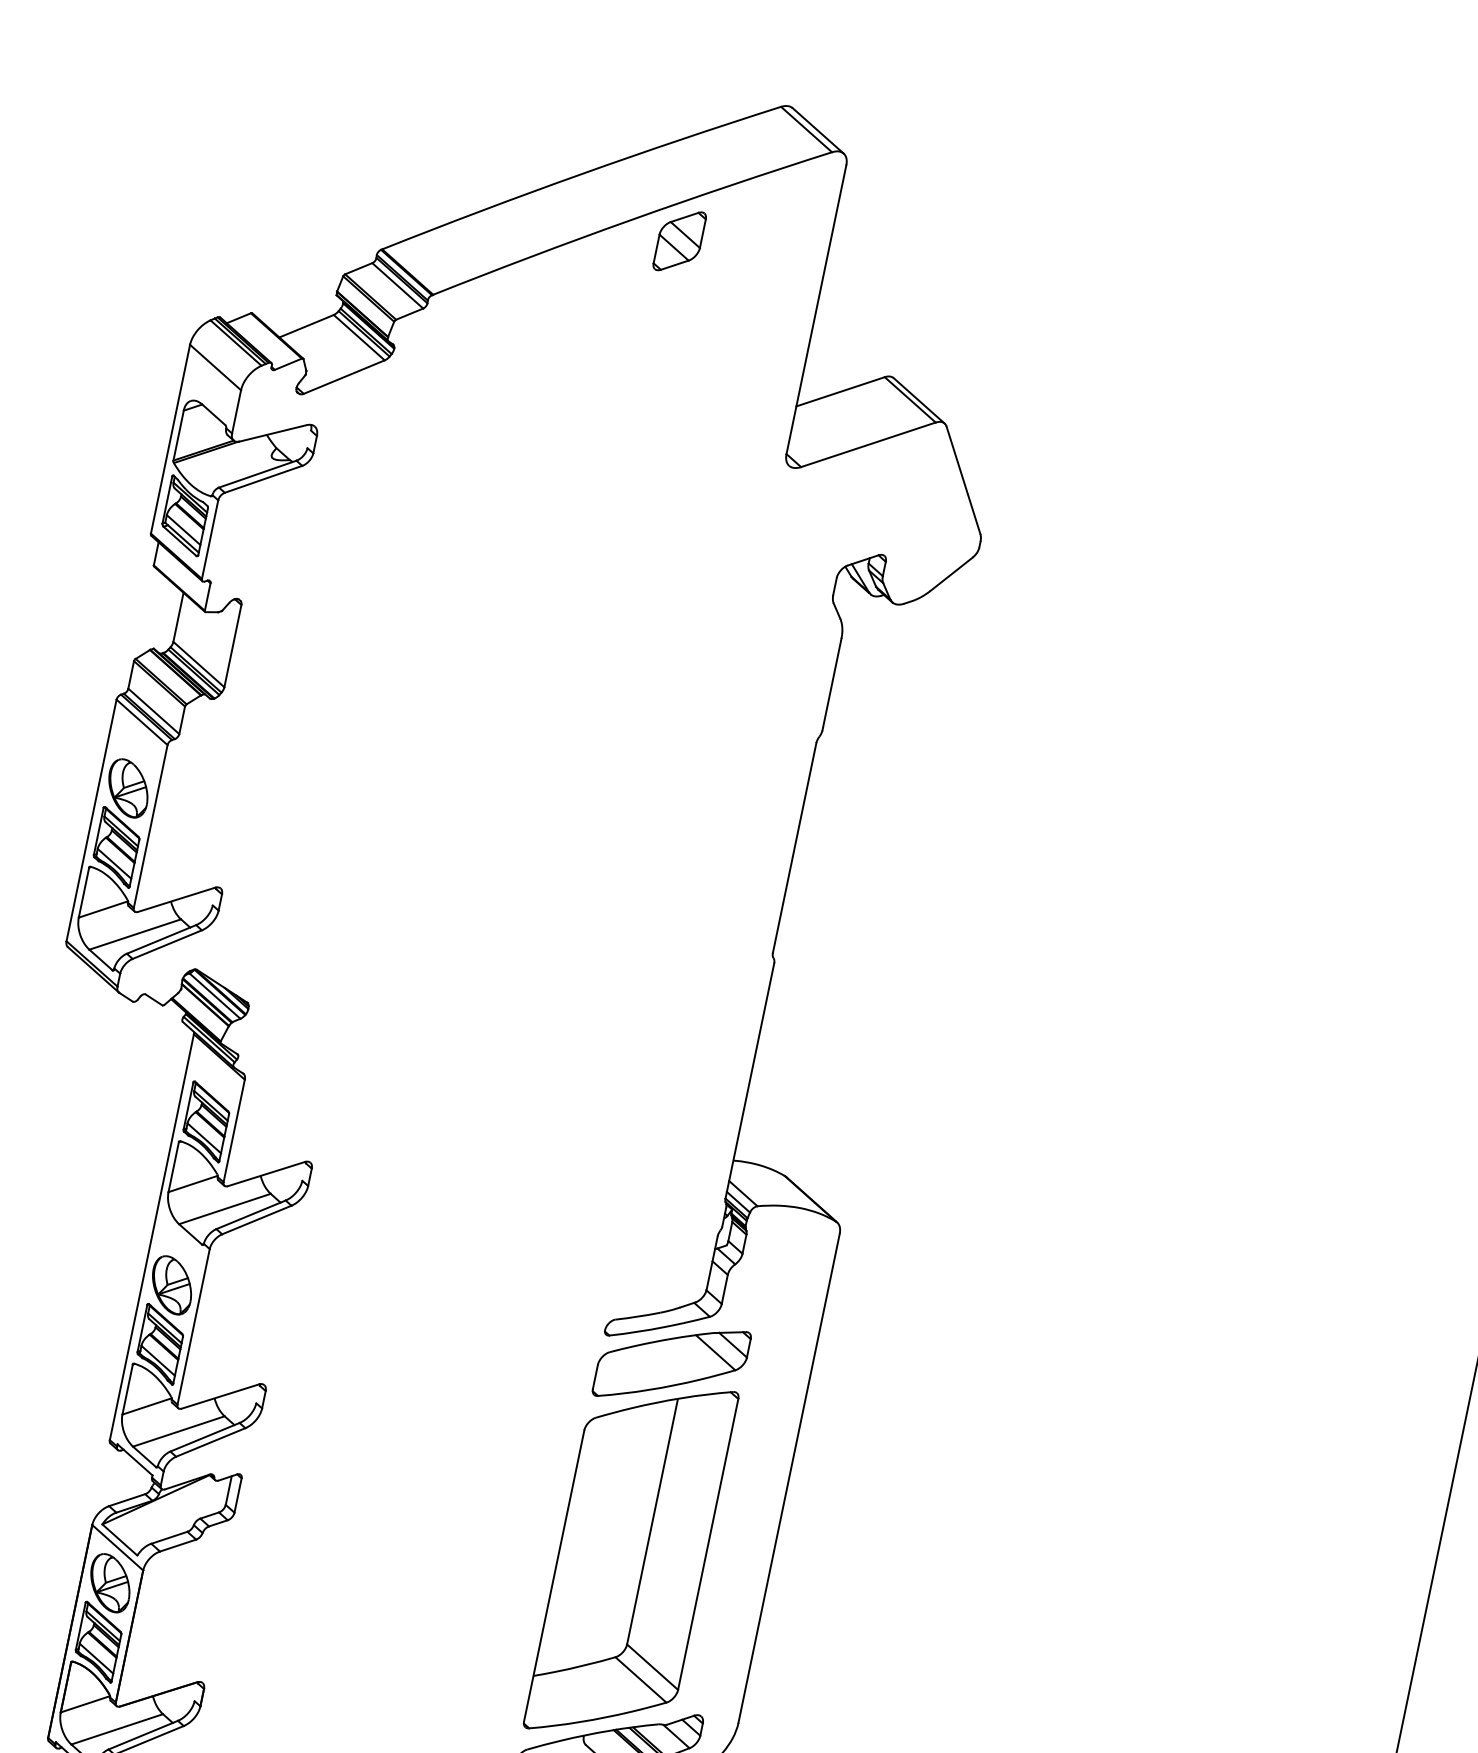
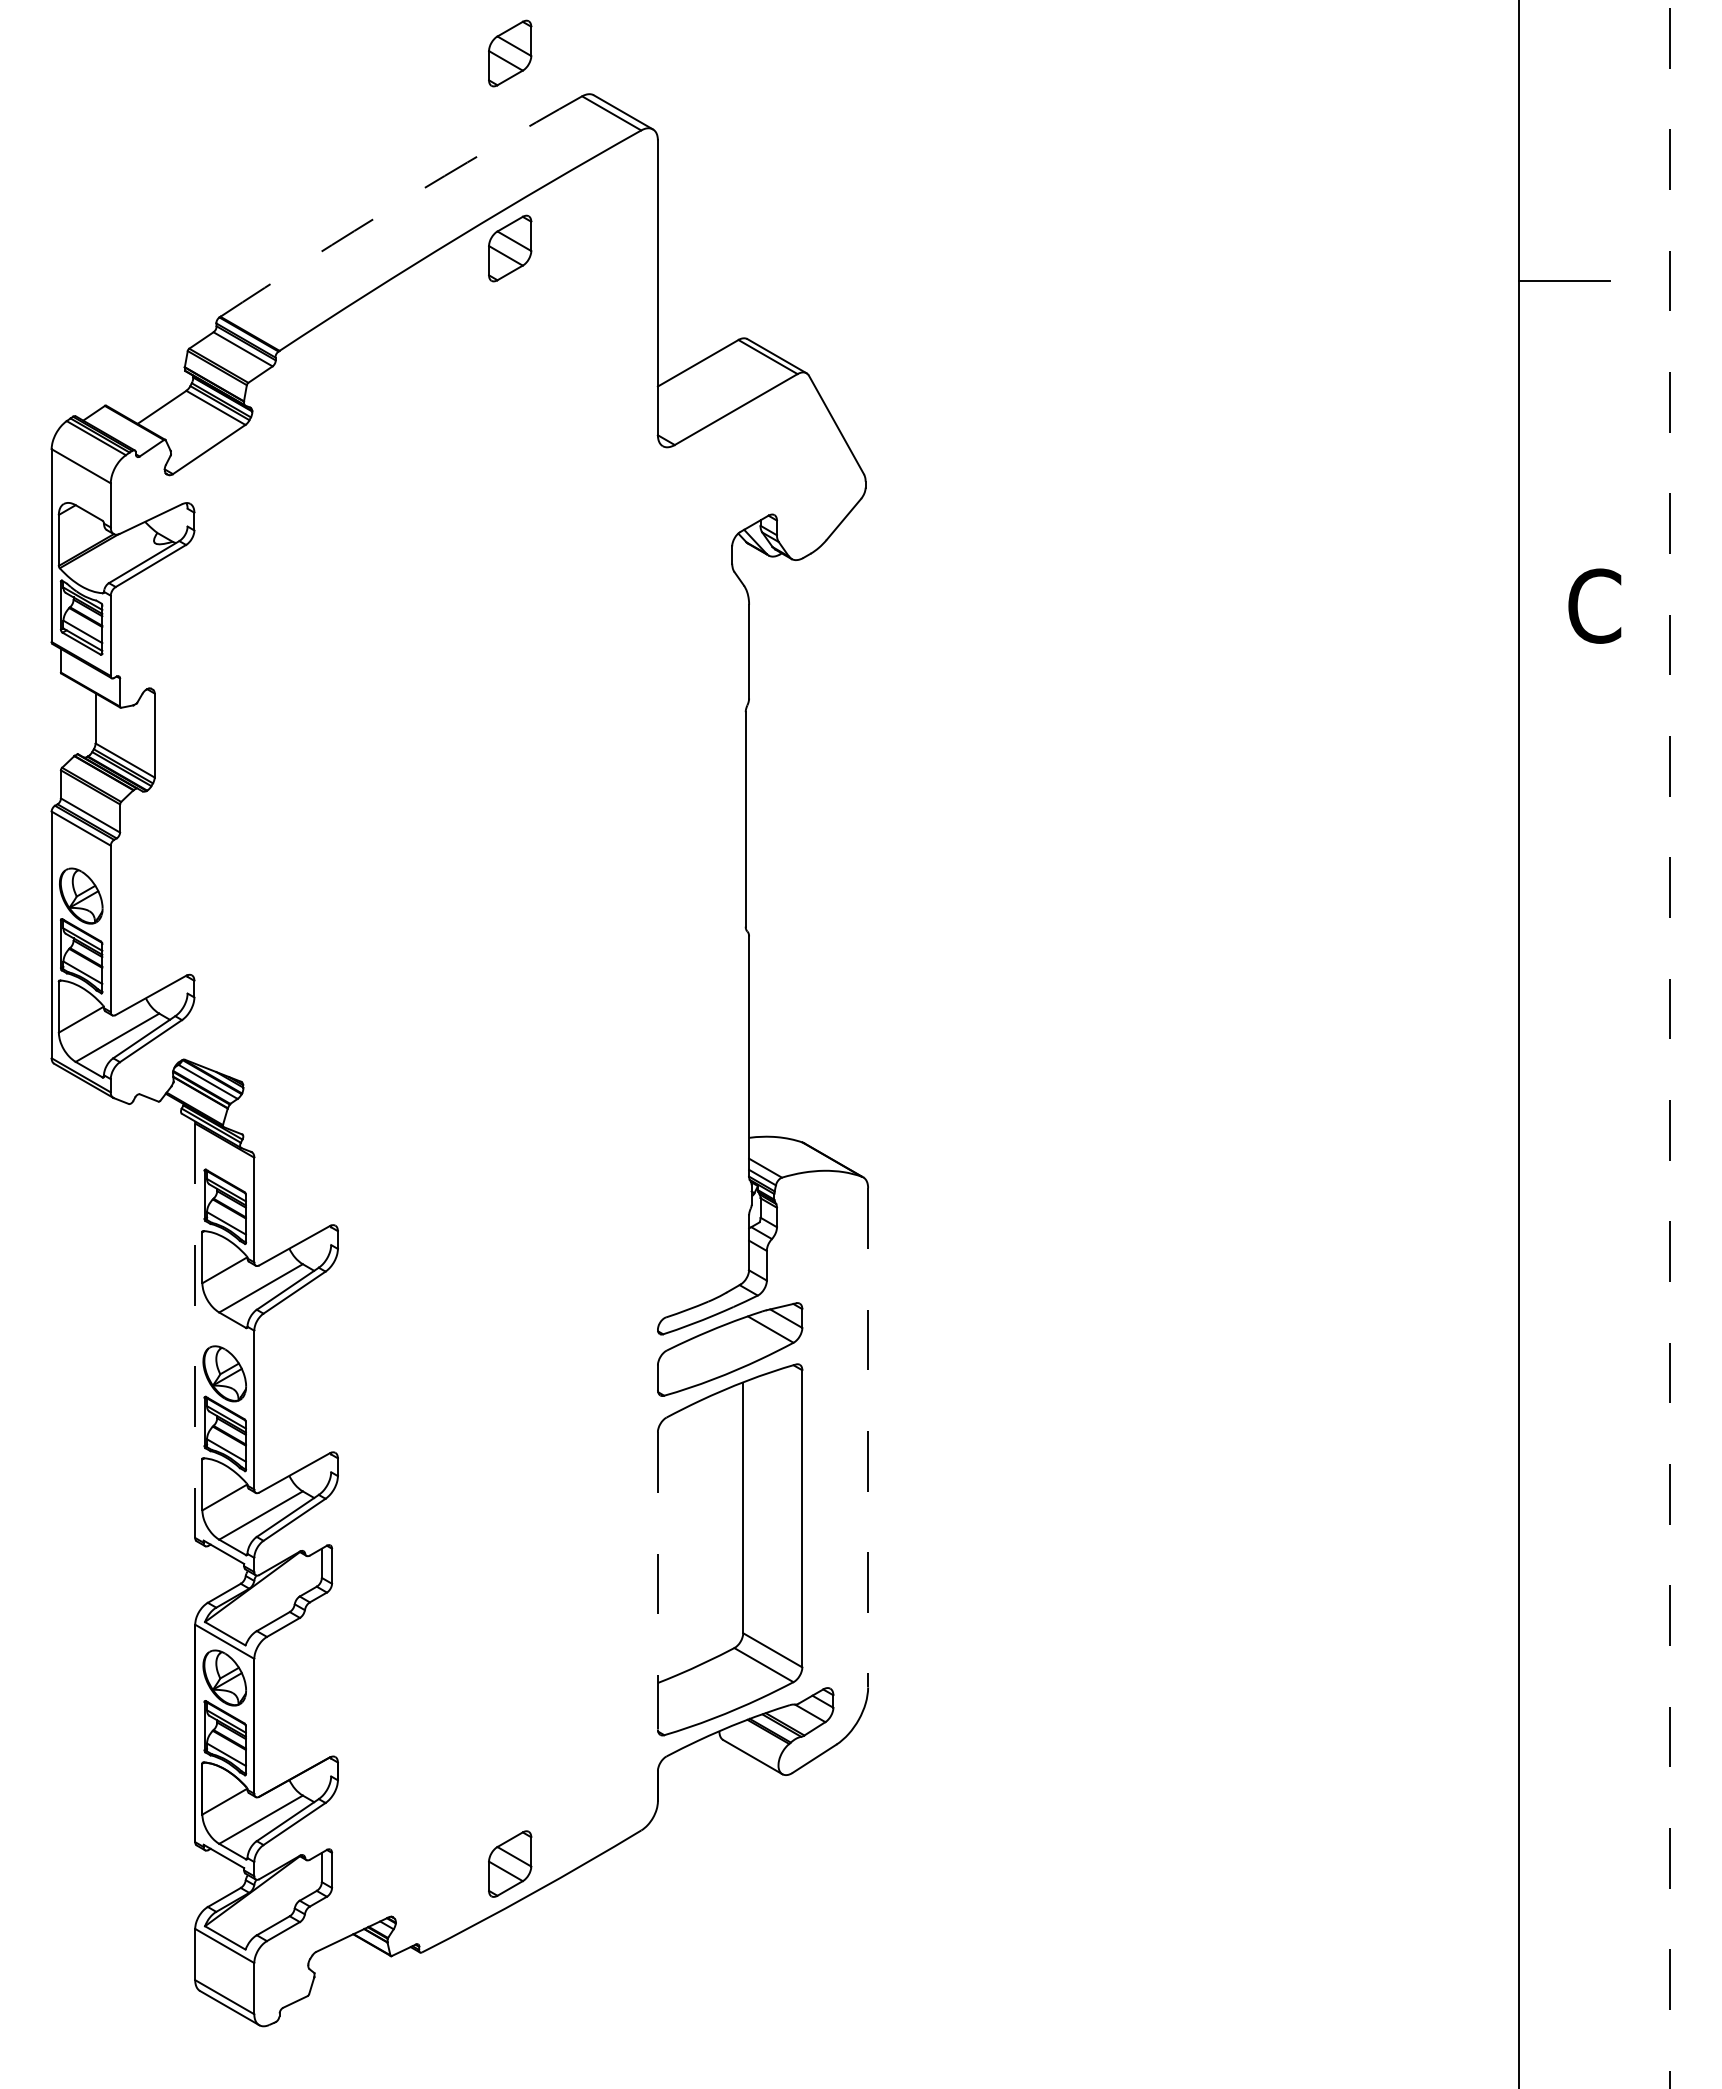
part: (719, 50) -> (510, 53), added
arc: (580, 174) -> (399, 203), solid -> dashed
line: (151, 1237) -> (195, 1331), solid -> dashed
line: (789, 1478) -> (868, 1437), solid -> dashed
line: (553, 1575) -> (657, 1580), solid -> dashed

